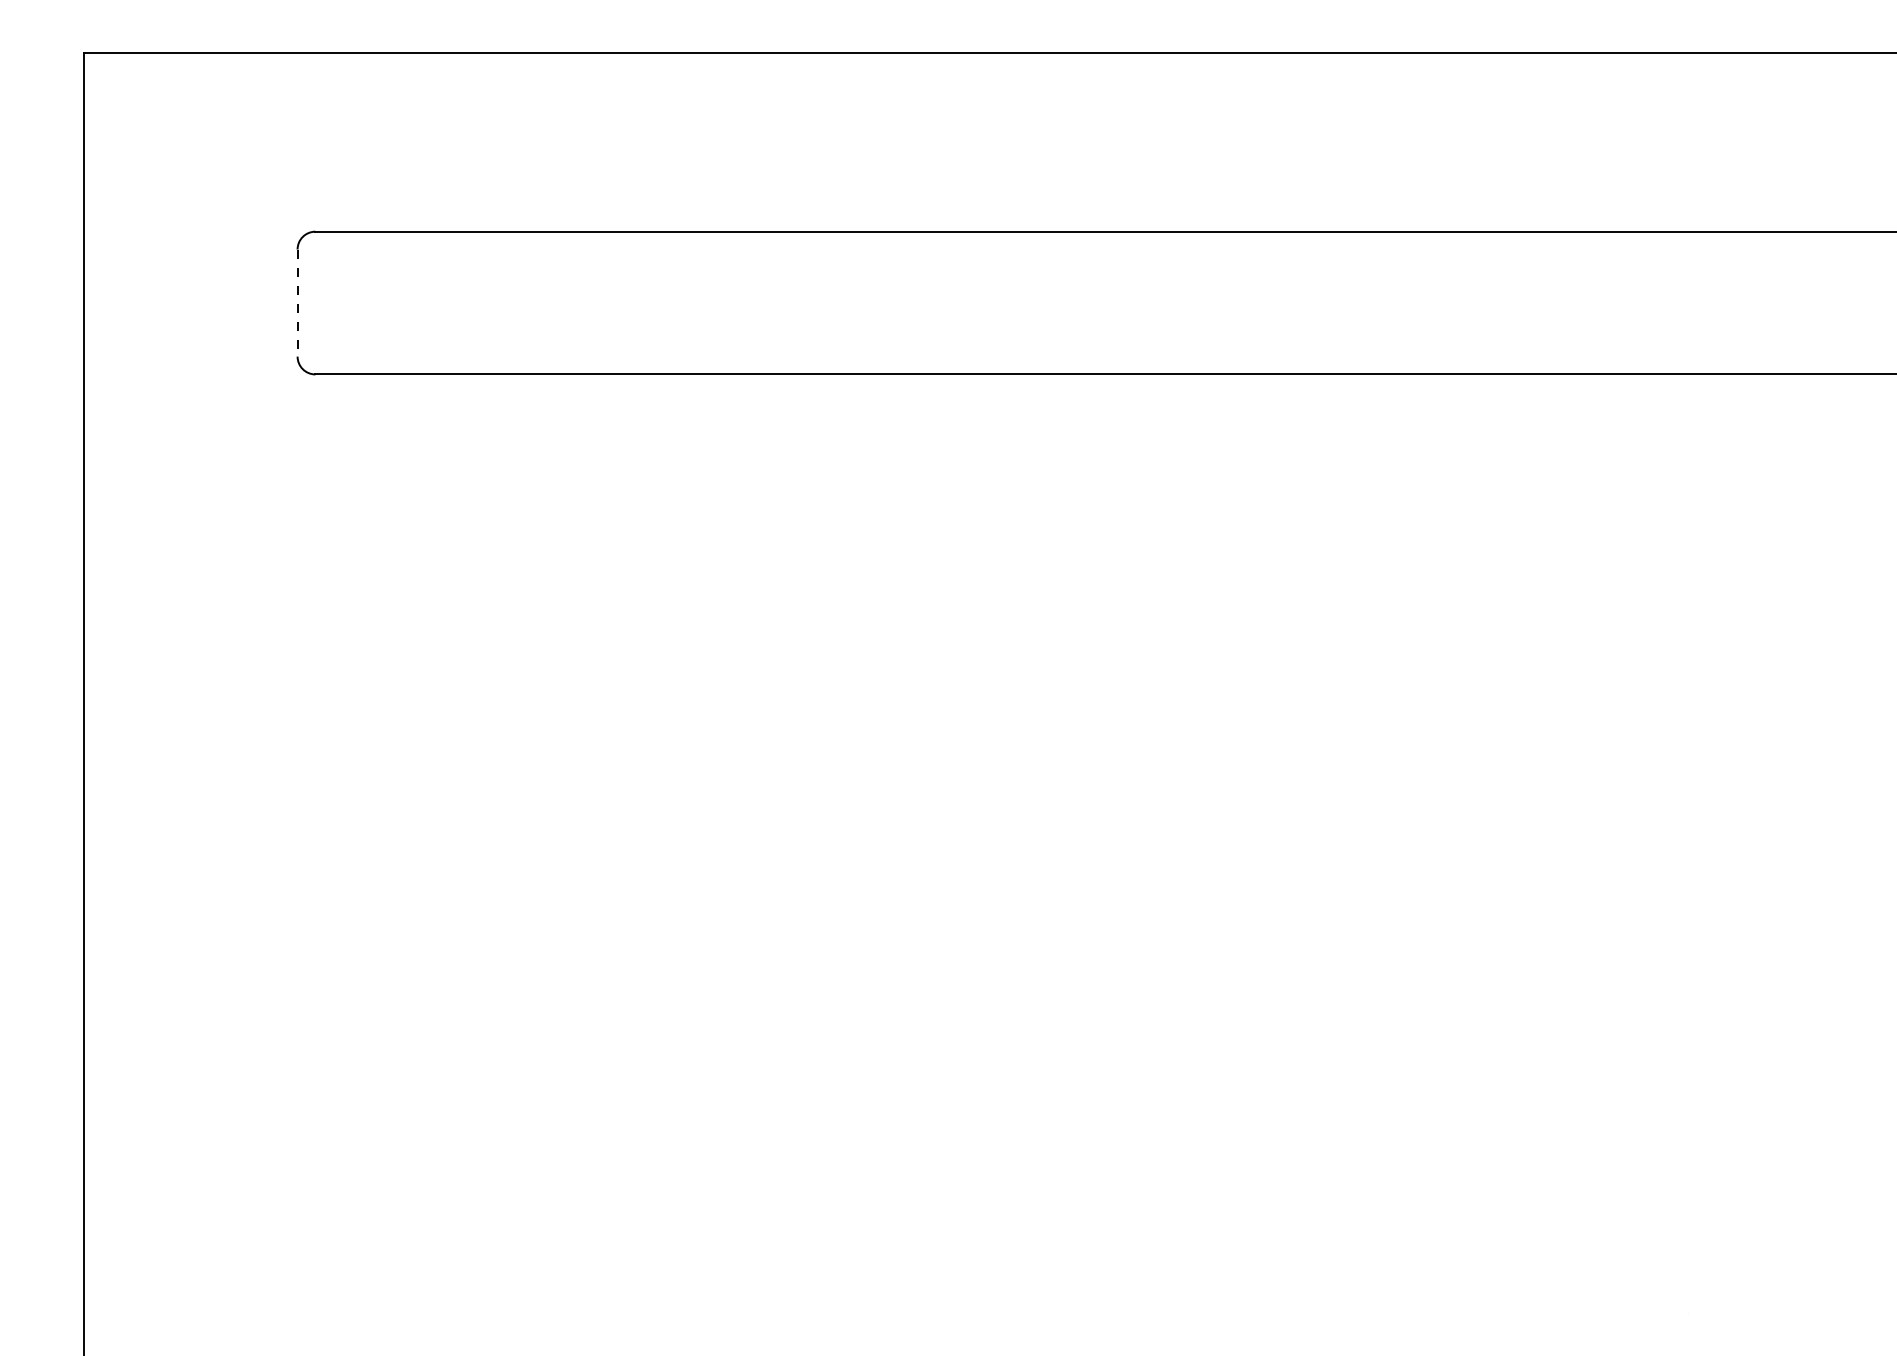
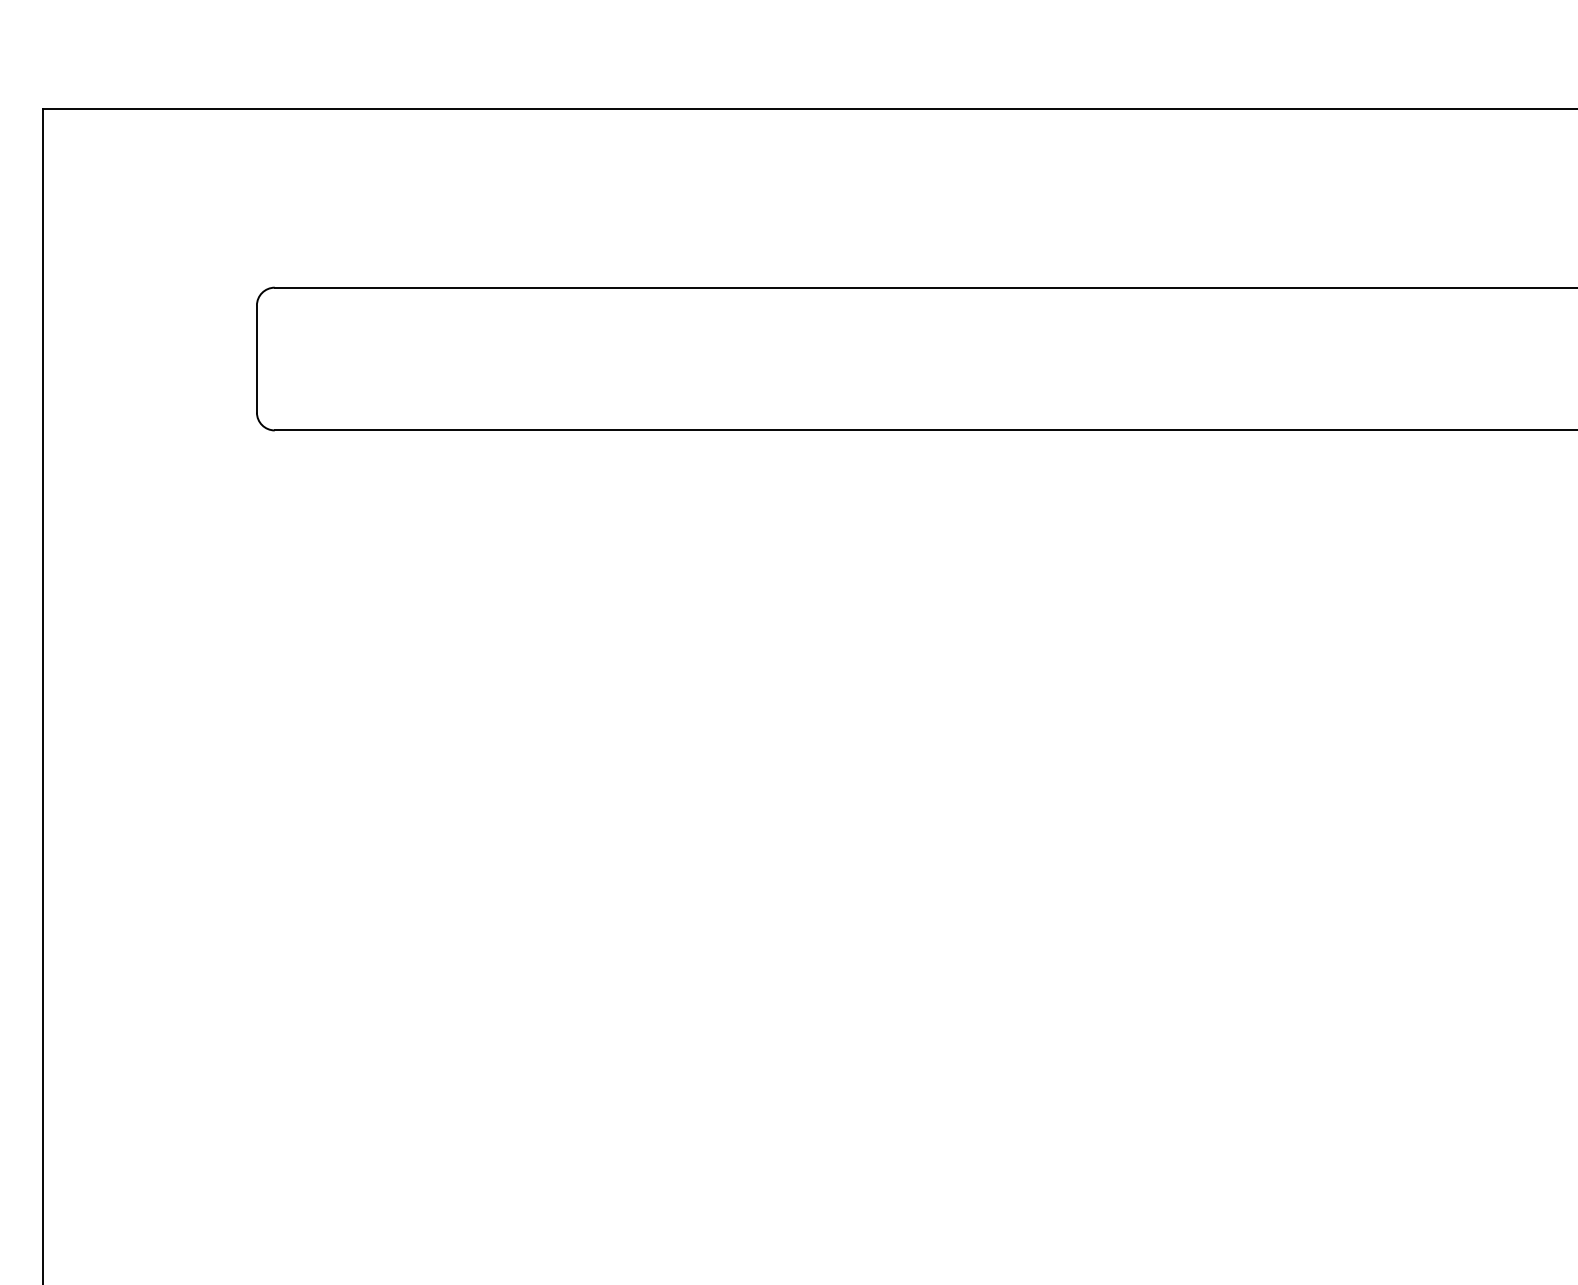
line: (297, 303) -> (256, 359), dashed -> solid

